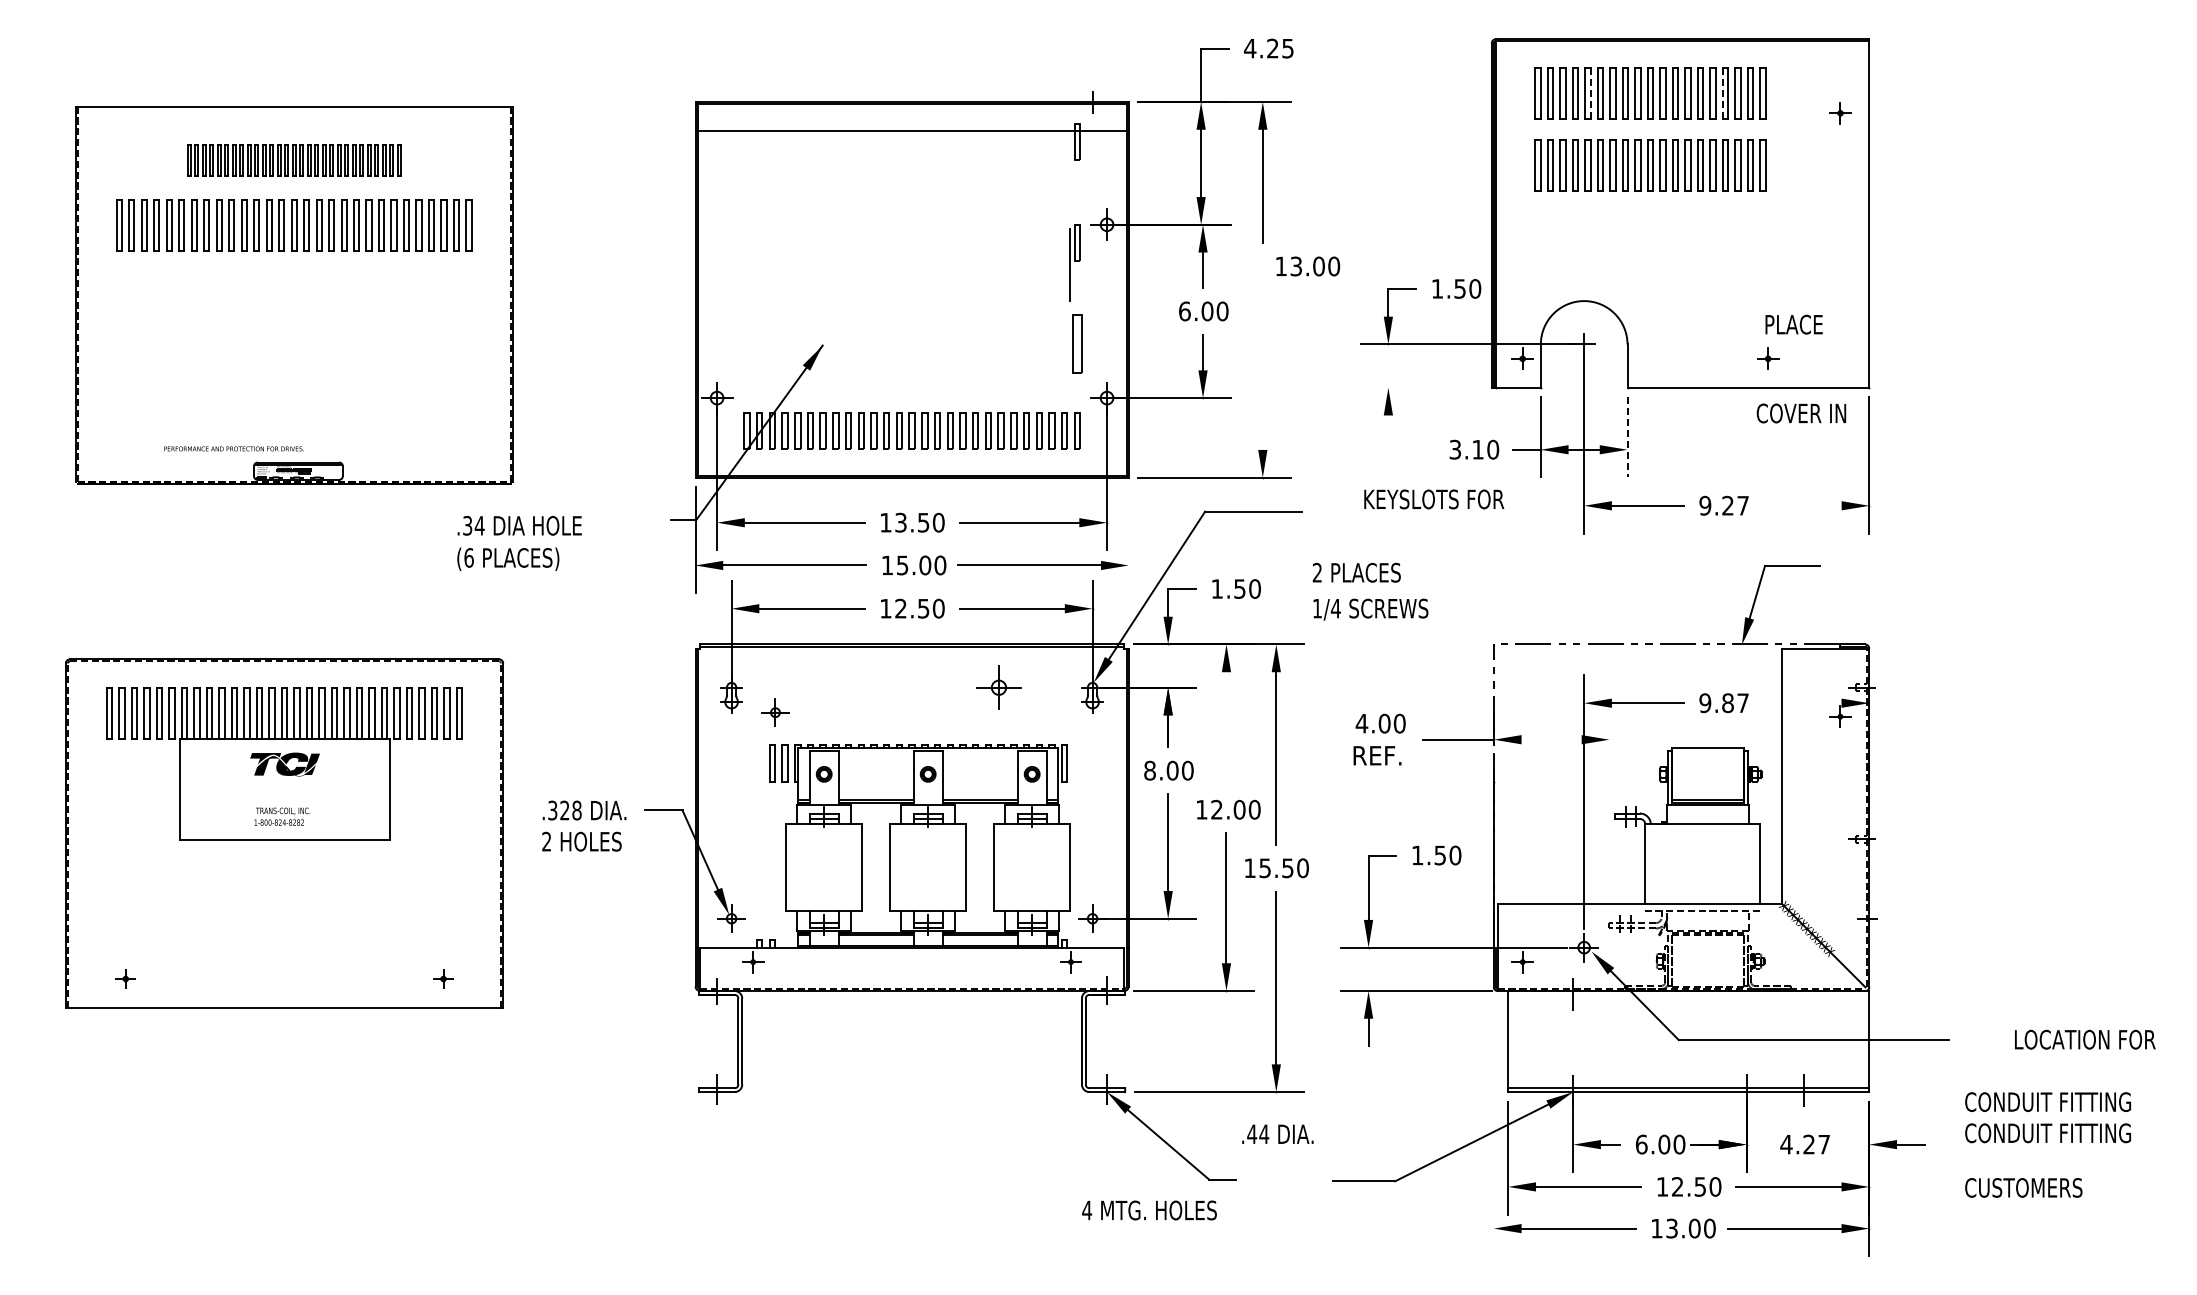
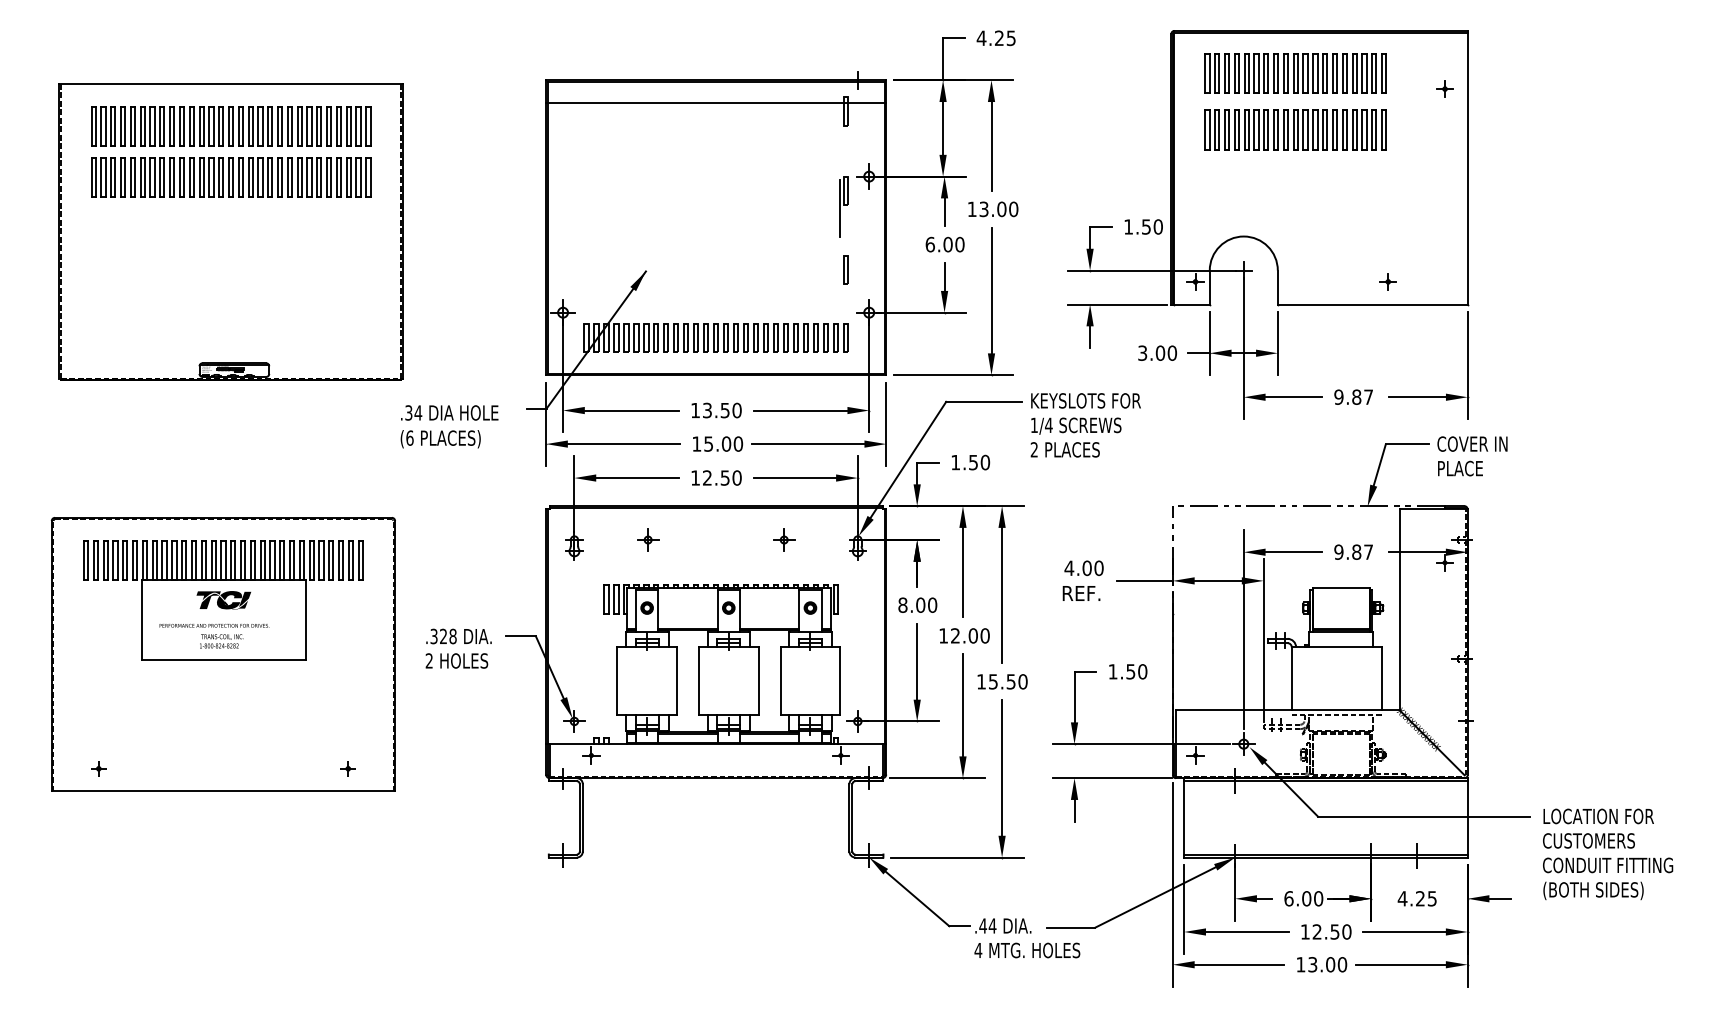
line: (1590, 92) -> (1248, 72), dashed -> solid
line: (1722, 93) -> (1352, 73), dashed -> solid
part: (294, 160) -> (231, 126), size x1.67
text: (1308, 266) -> (993, 209), moved
text: (1793, 324) -> (1459, 468), moved
part: (1077, 343) -> (846, 269), size x0.62
line: (1262, 369) -> (991, 290), added
line: (1423, 387) -> (1117, 304), added
text: (1801, 413) -> (1472, 444), moved
line: (1388, 429) -> (1090, 337), added
line: (1627, 437) -> (1277, 343), dashed -> solid
text: (233, 448) -> (214, 625), moved
text: (1477, 449) -> (1160, 353), 3.10 -> 3.00
text: (1434, 499) -> (1086, 400), moved
text: (1727, 505) -> (1356, 397), 9.27 -> 9.87
line: (1805, 505) -> (1417, 397), added
line: (1128, 540) -> (886, 424), added
text: (519, 542) -> (449, 426), moved
text: (1370, 609) -> (1076, 426), moved
part: (998, 687) -> (783, 539), size x0.62
line: (1805, 703) -> (1417, 552), added
part: (775, 712) -> (648, 539), moved
line: (1226, 729) -> (962, 572), added
line: (1551, 739) -> (1218, 580), added
line: (1609, 814) -> (1263, 639), added
line: (1688, 994) -> (1325, 780), added
text: (2085, 1039) -> (1598, 816), moved
line: (1493, 1126) -> (1172, 884), added
text: (1277, 1133) -> (1003, 925), moved
text: (2048, 1134) -> (1608, 890), CONDUIT FITTING -> (BOTH SIDES)
text: (1823, 1144) -> (1431, 898), 4.27 -> 4.25
text: (2023, 1187) -> (1588, 840), moved
text: (1149, 1210) -> (1027, 950), moved

